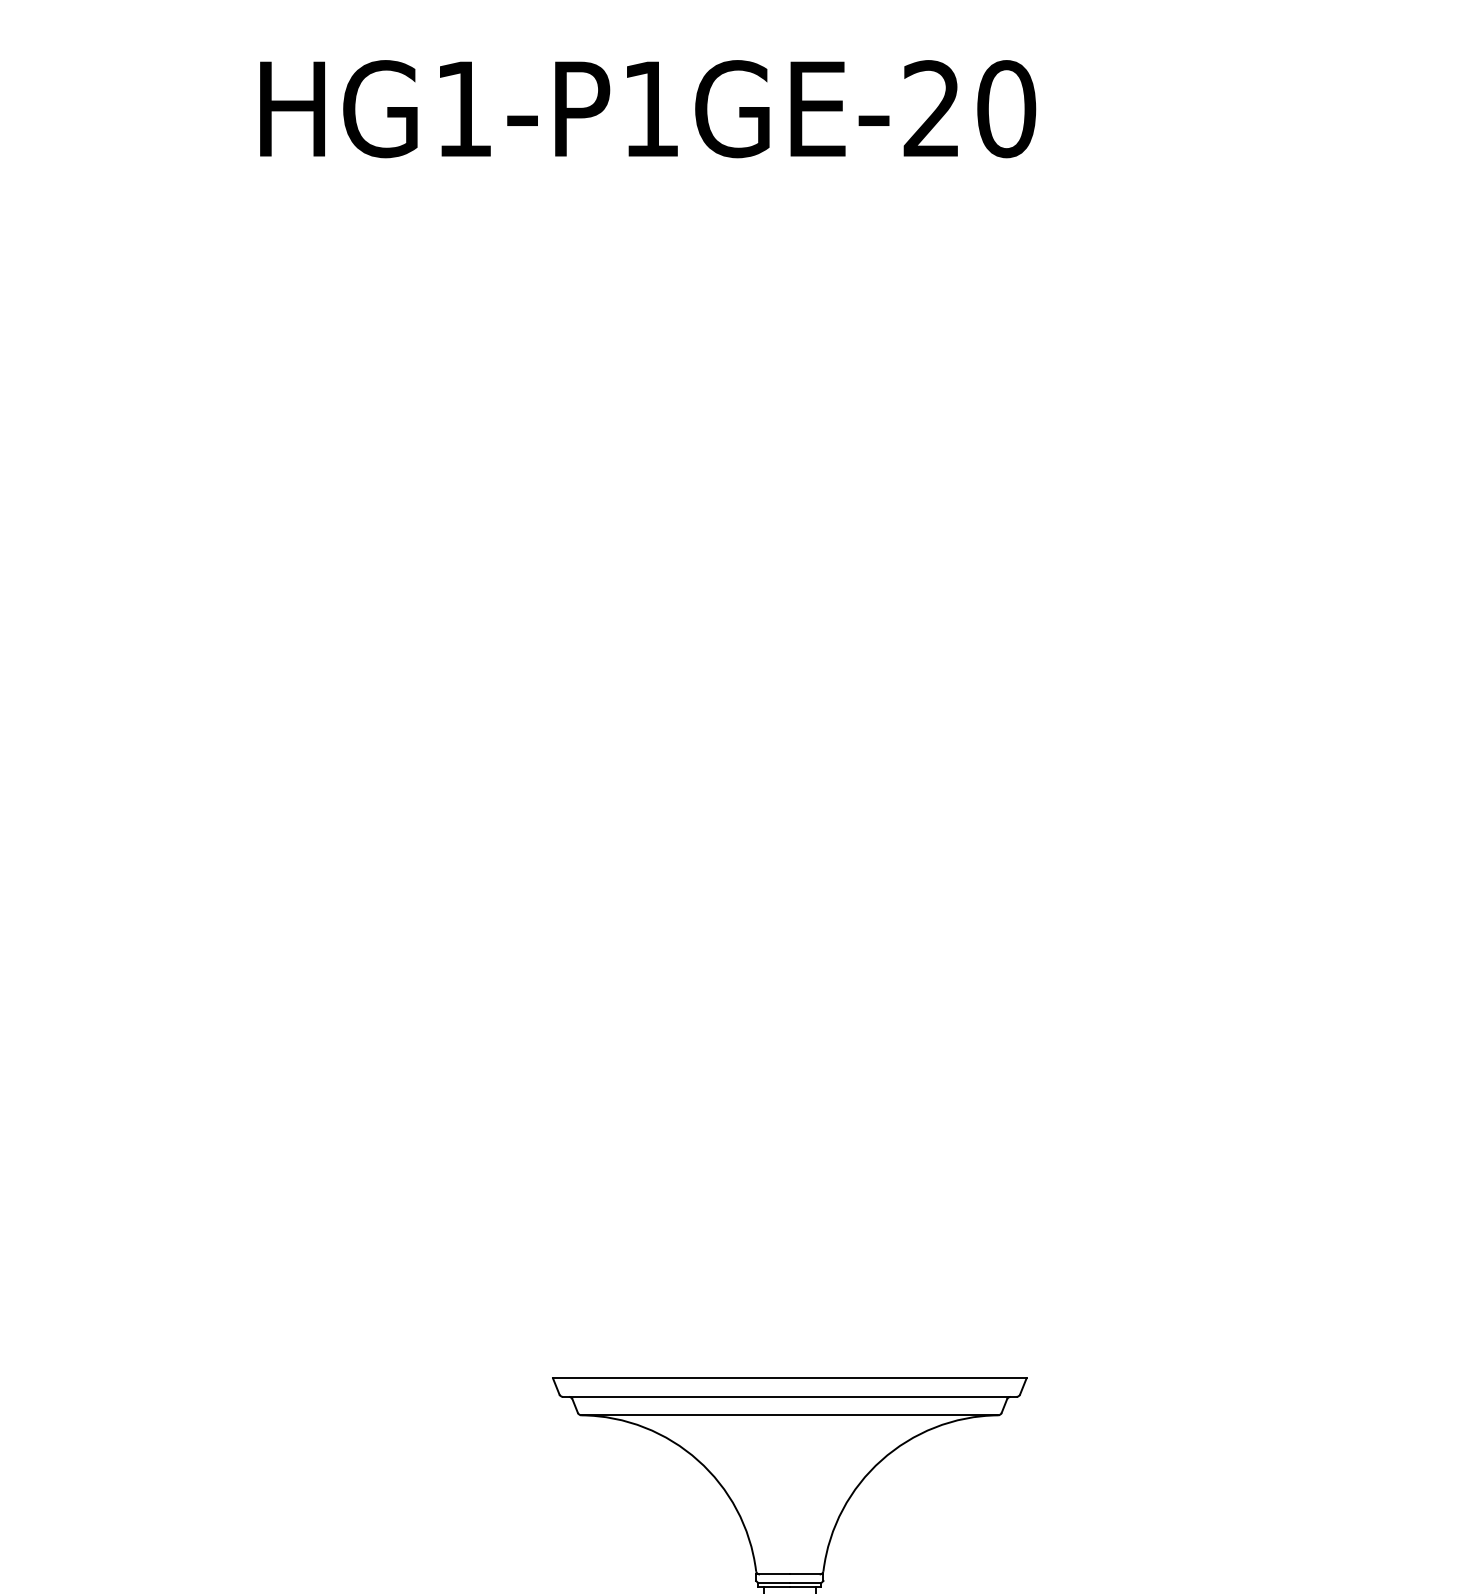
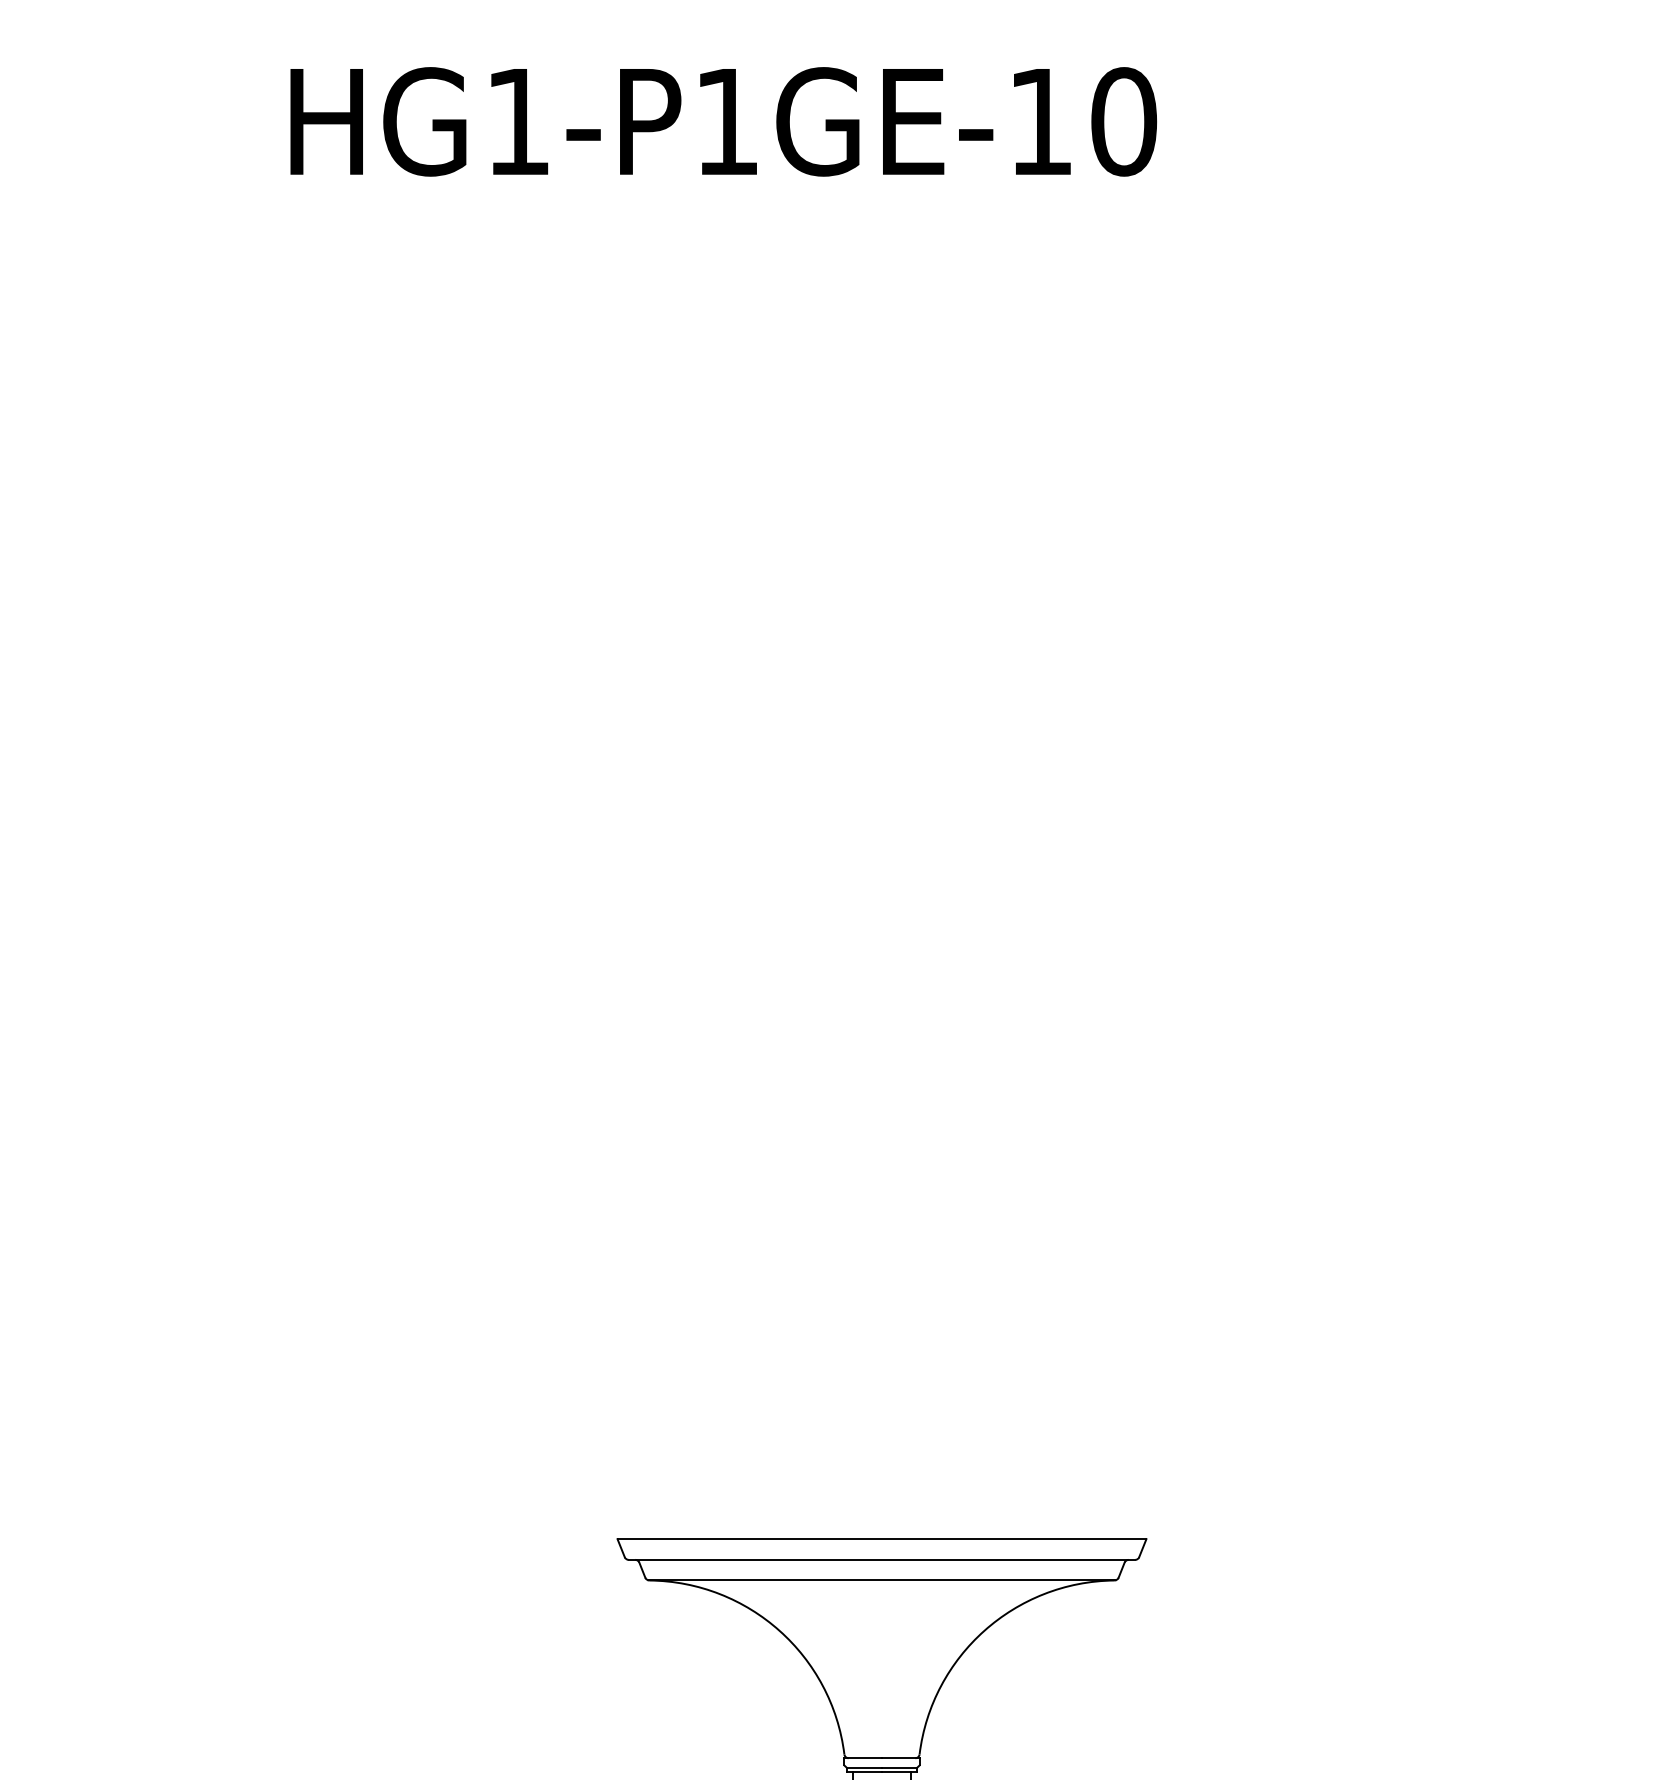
text: (930, 107) -> (1039, 120), HG1-P1GE-20 -> HG1-P1GE-10

